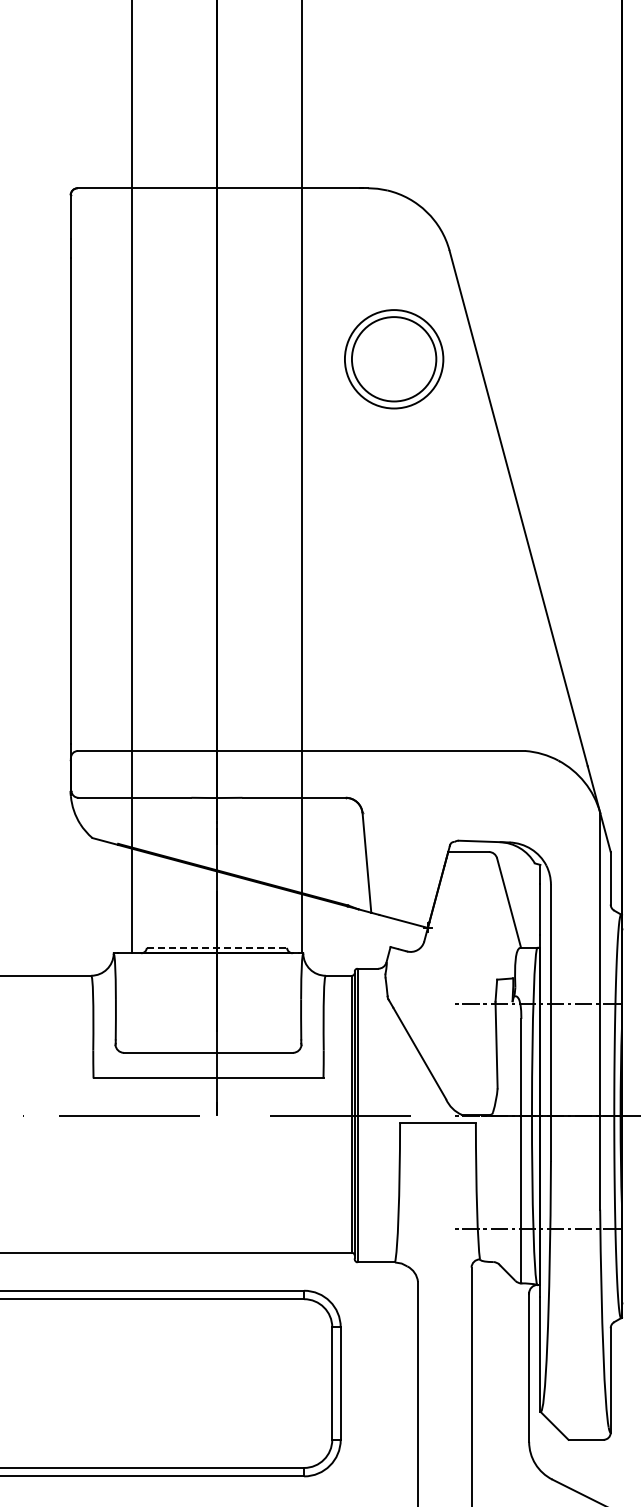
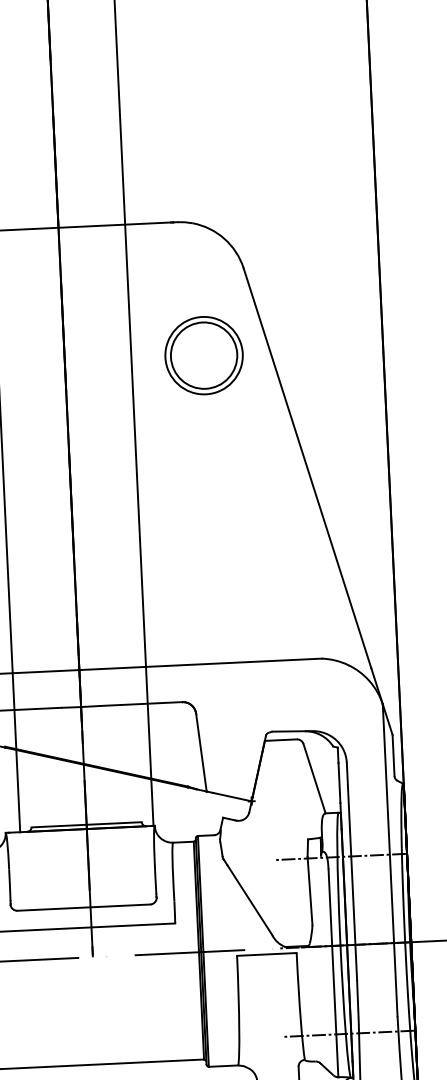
line: (217, 947) -> (87, 824), dashed -> solid

